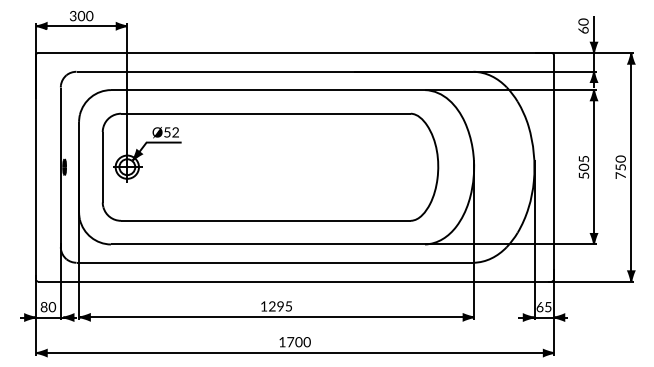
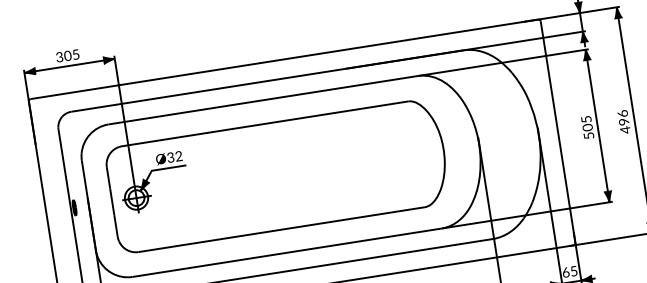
text: (89, 16) -> (75, 55), 300 -> 305
text: (167, 132) -> (170, 157), Ø52 -> Ø32
text: (620, 167) -> (623, 122), 750 -> 496

